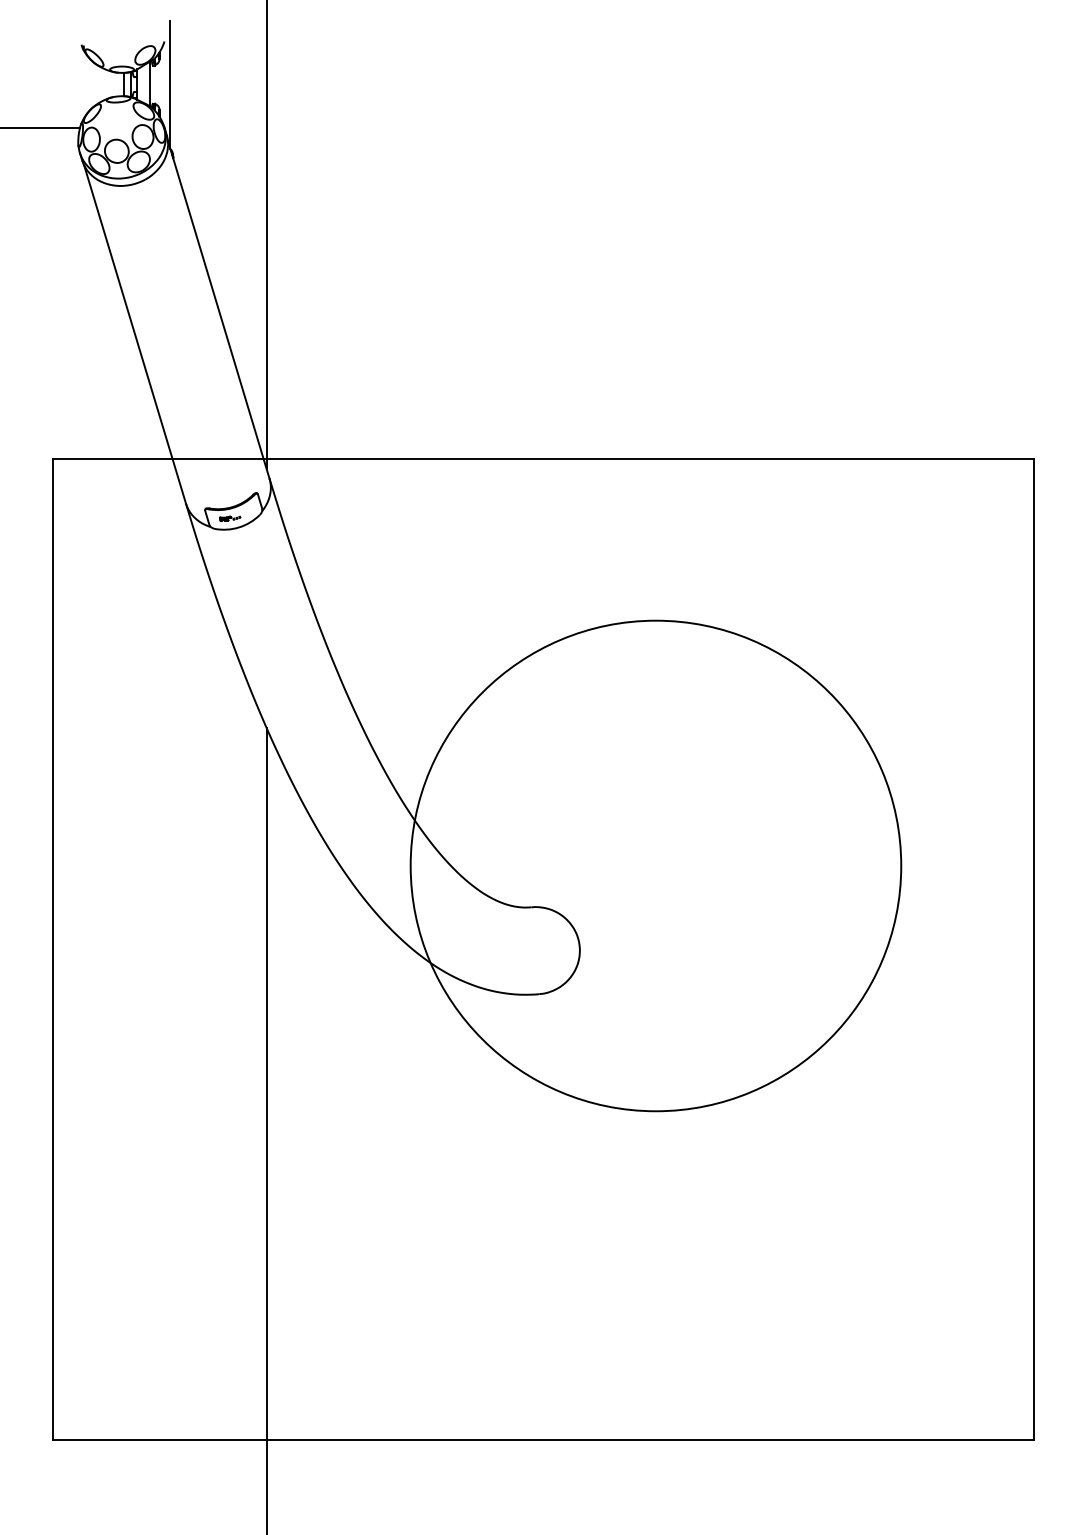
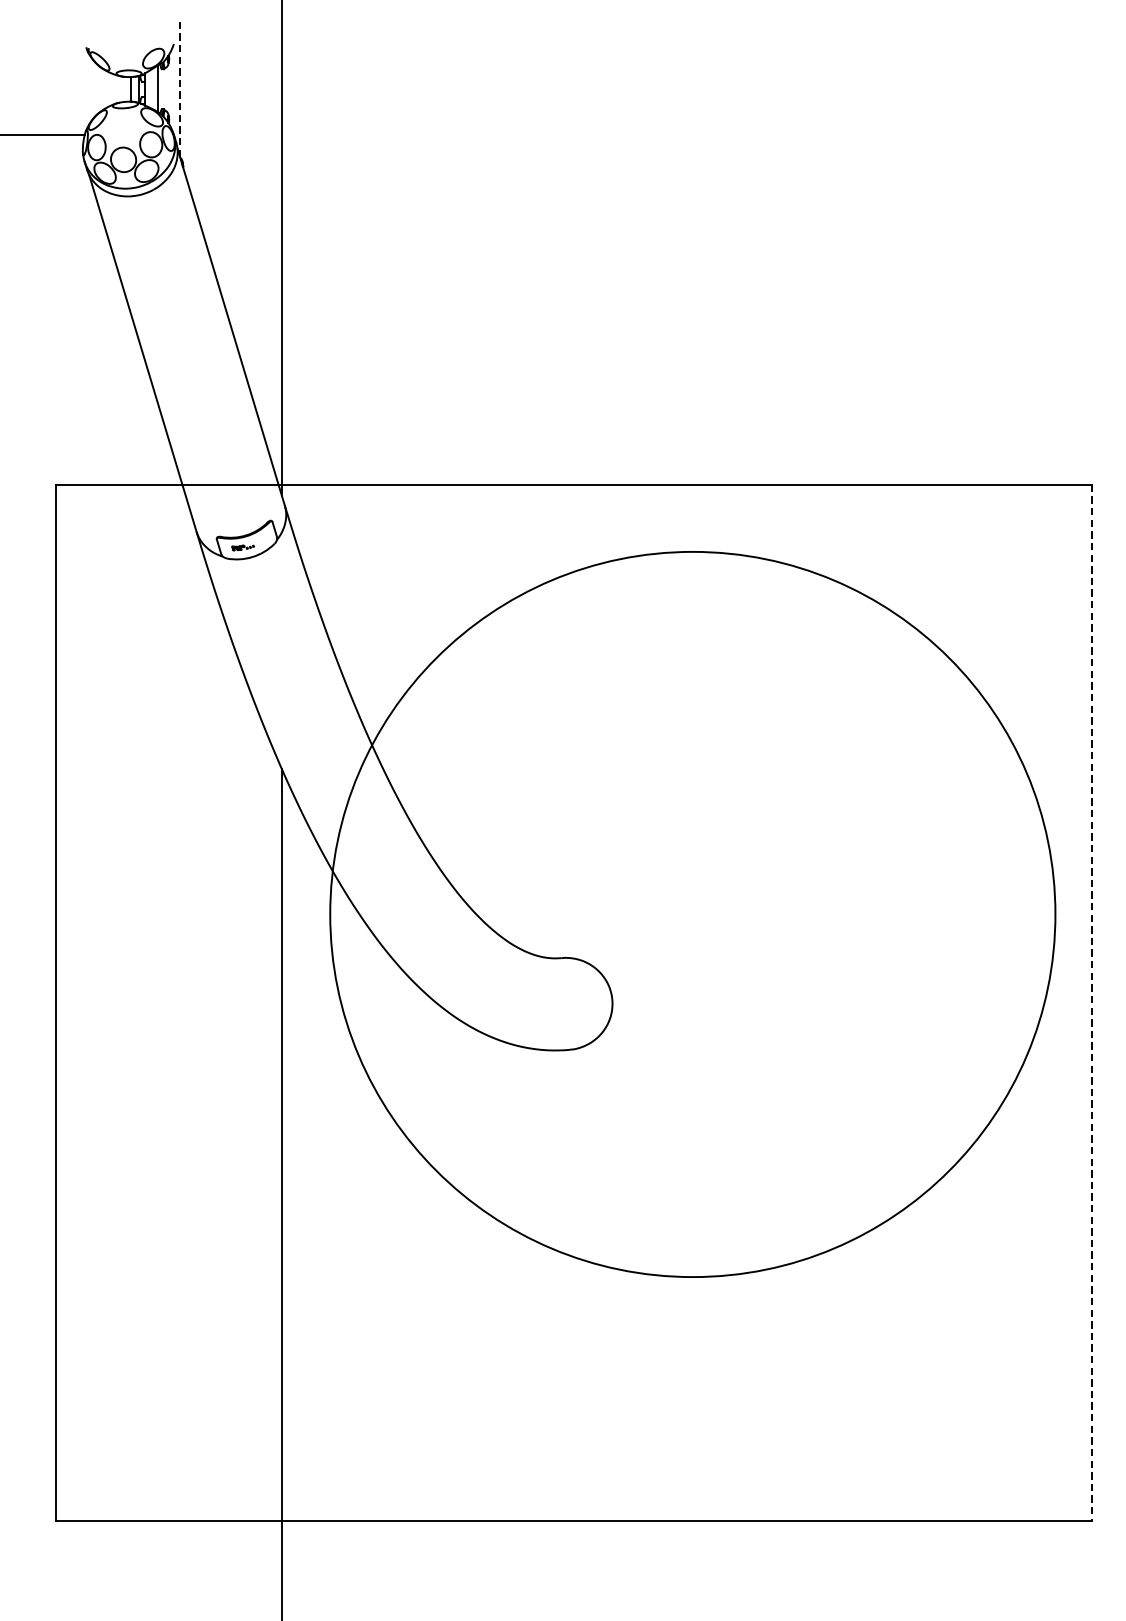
line: (170, 85) -> (180, 90), solid -> dashed
circle: (655, 865) -> (692, 913), size x1.4
line: (1034, 949) -> (1092, 1002), solid -> dashed

